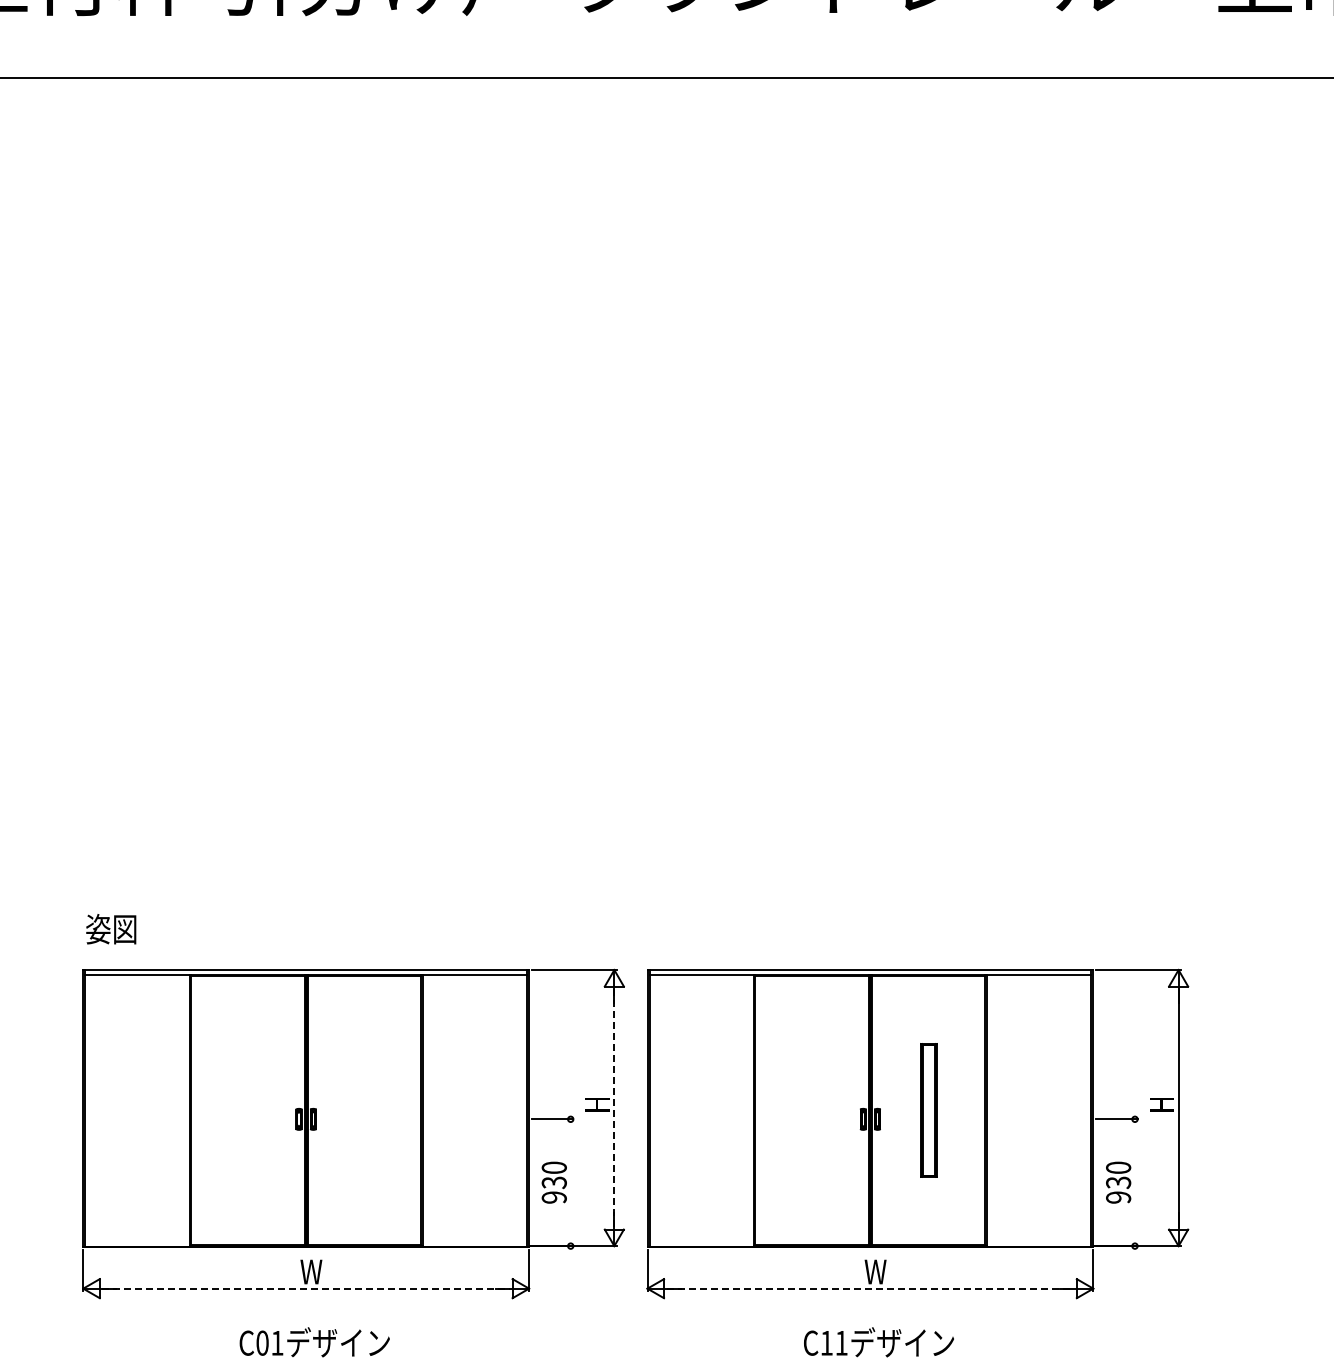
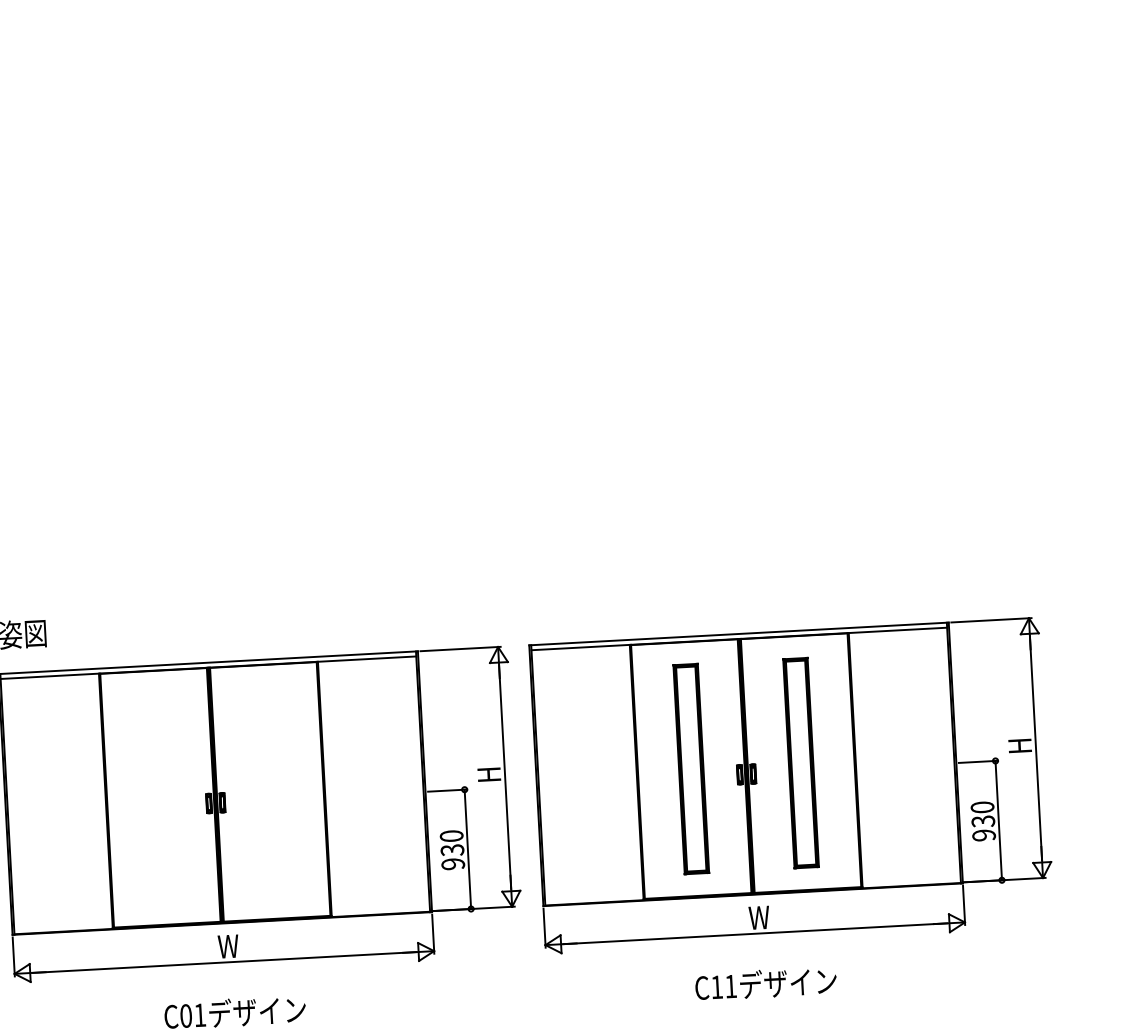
line: (614, 1108) -> (505, 777), dashed -> solid
part: (811, 1110) -> (690, 769), added
part: (928, 1110) -> (800, 763), size x1.67
line: (570, 1182) -> (467, 849), added
line: (1134, 1182) -> (998, 820), added
line: (306, 1288) -> (224, 962), dashed -> solid
line: (870, 1288) -> (755, 933), dashed -> solid

